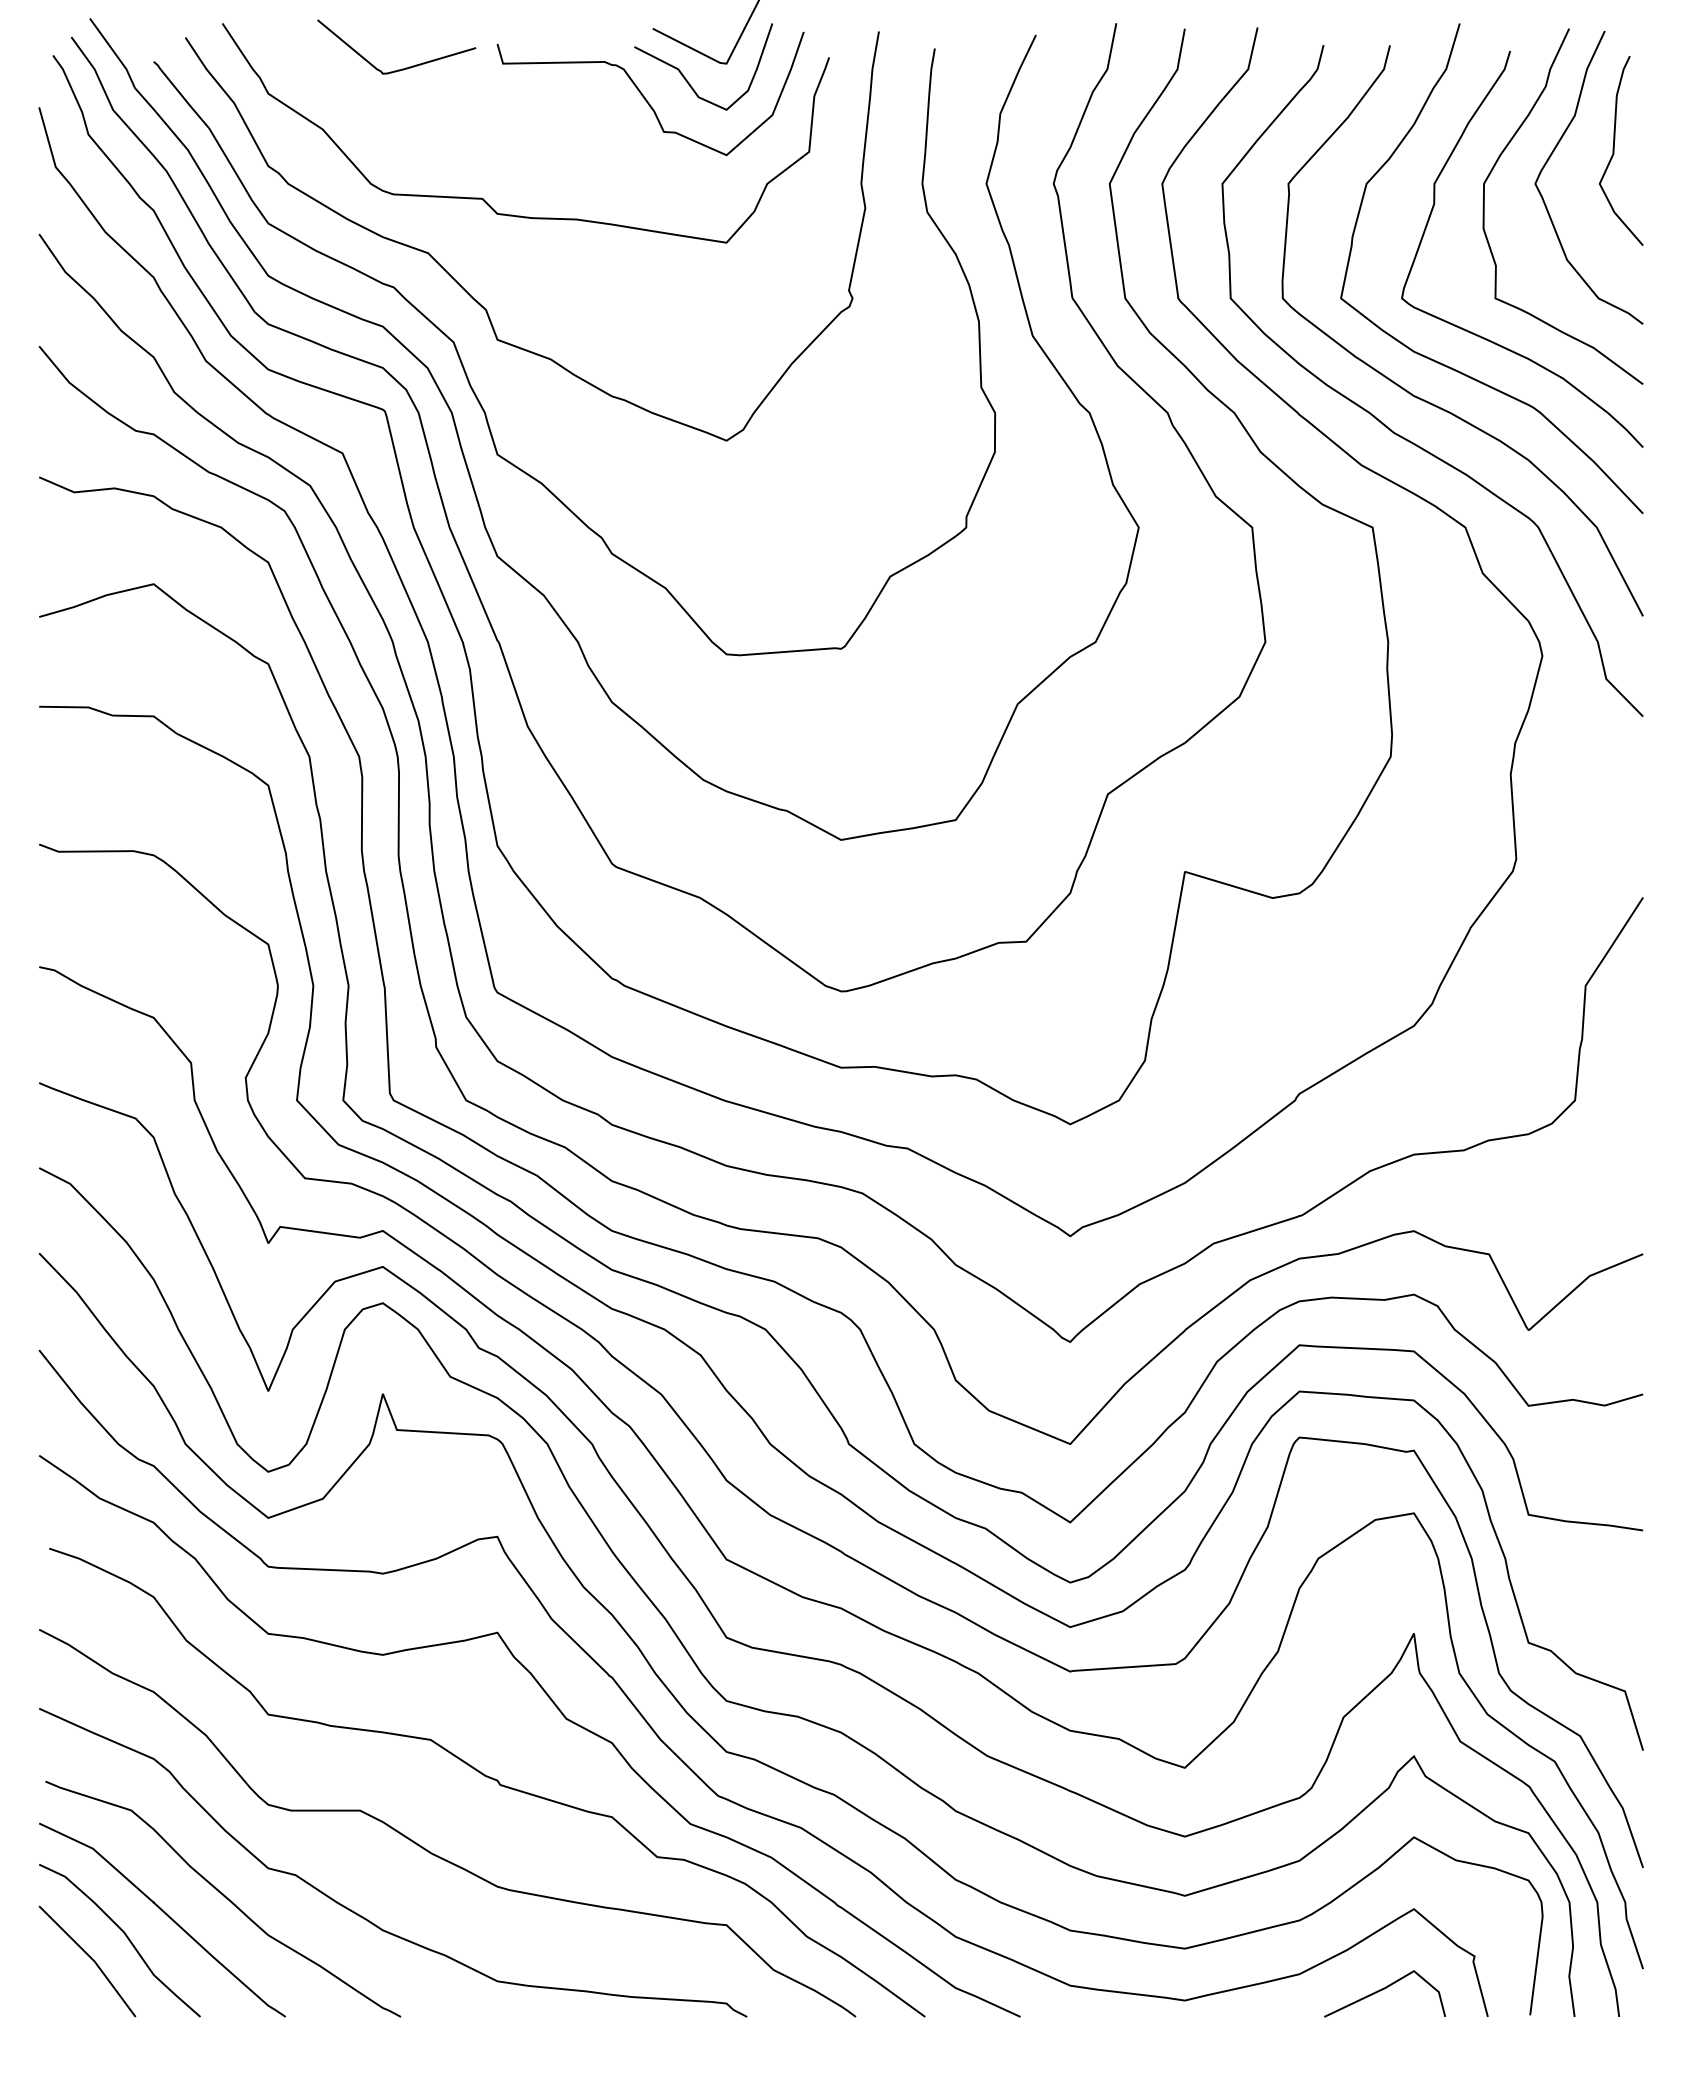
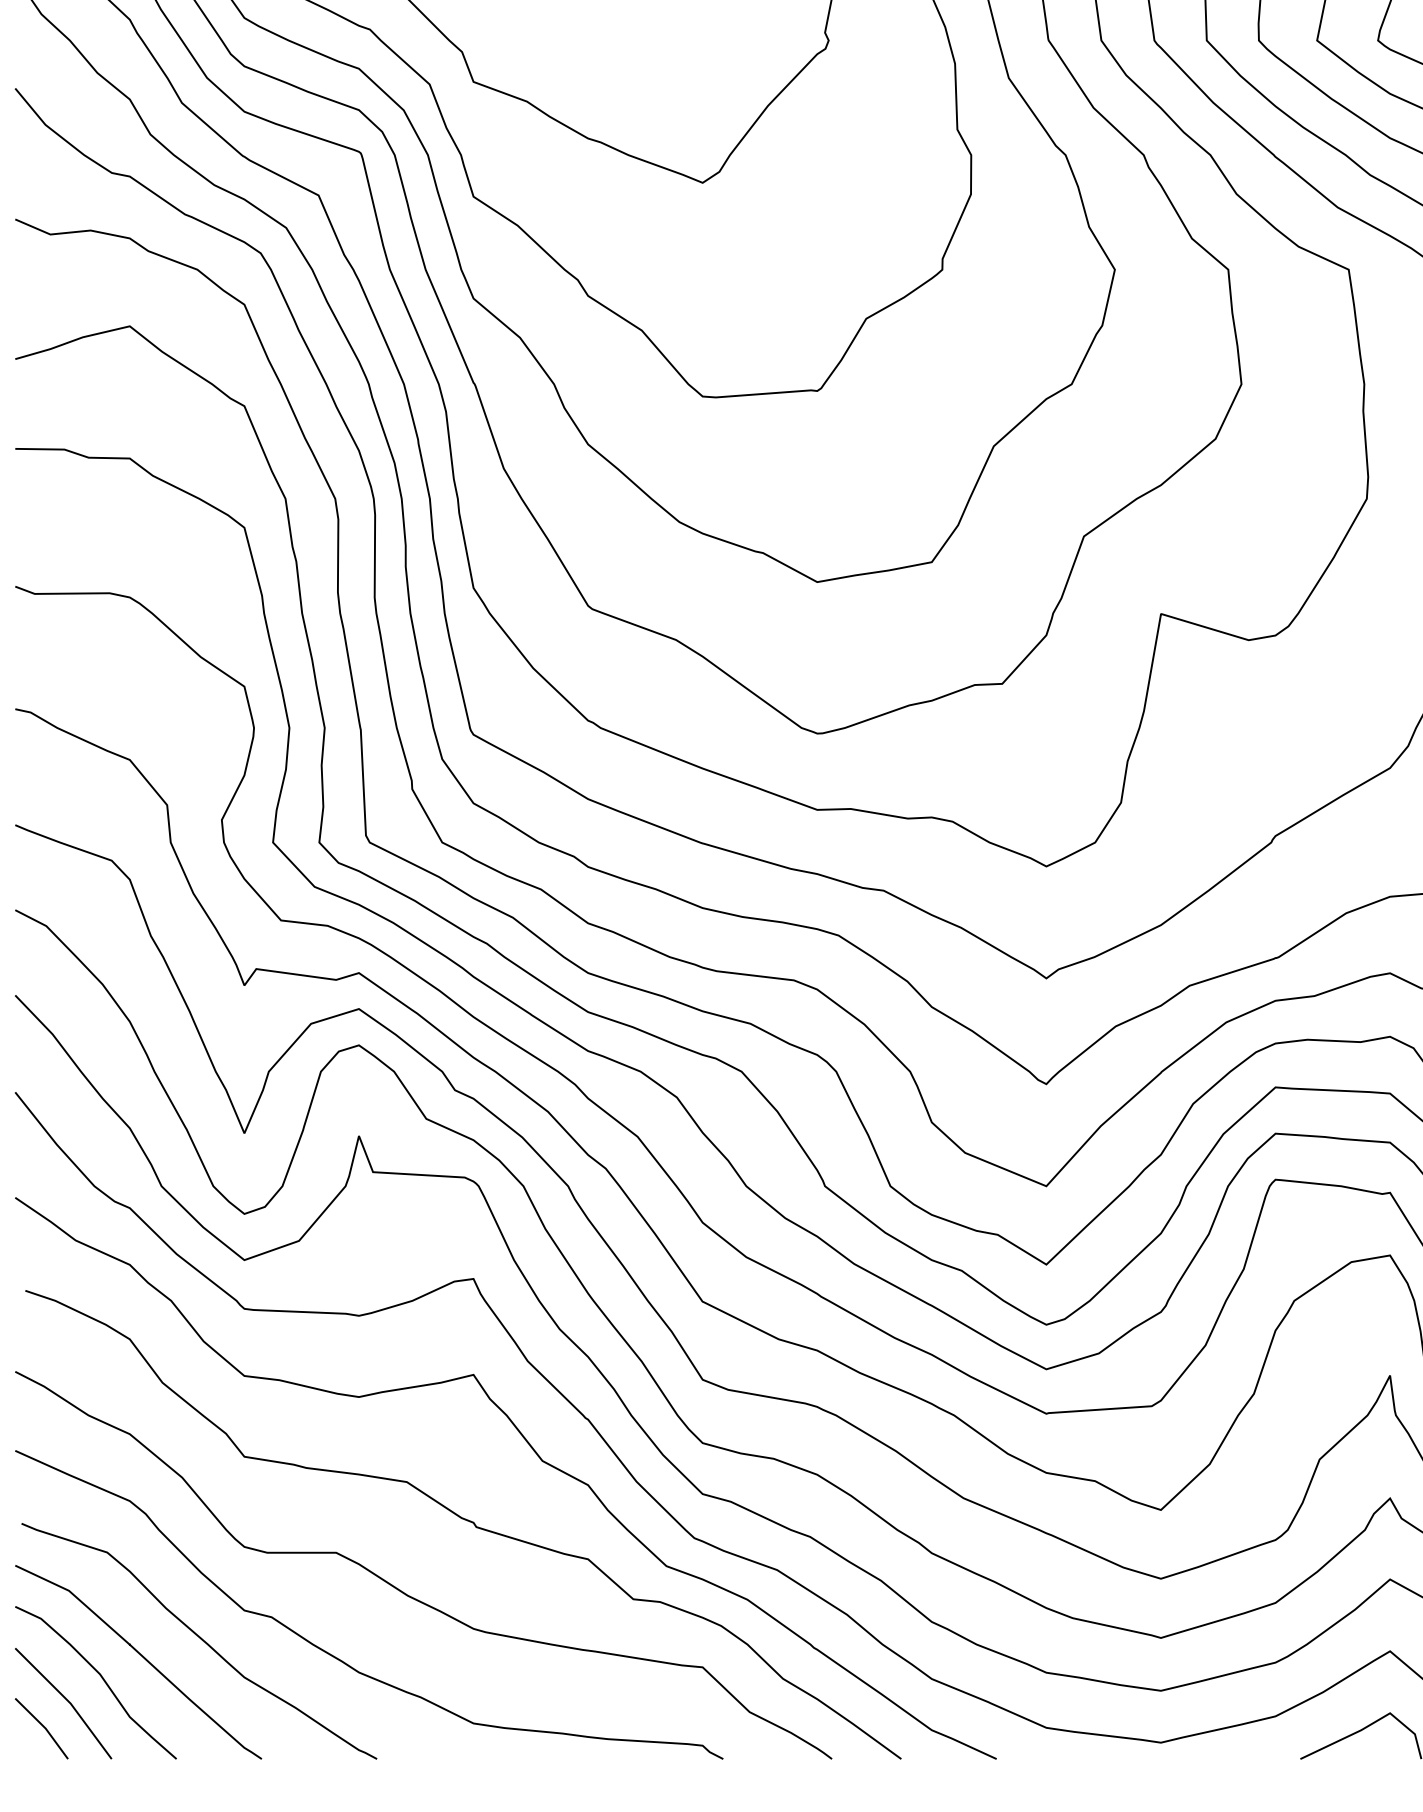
line: (66, 1984) -> (42, 1726), added

